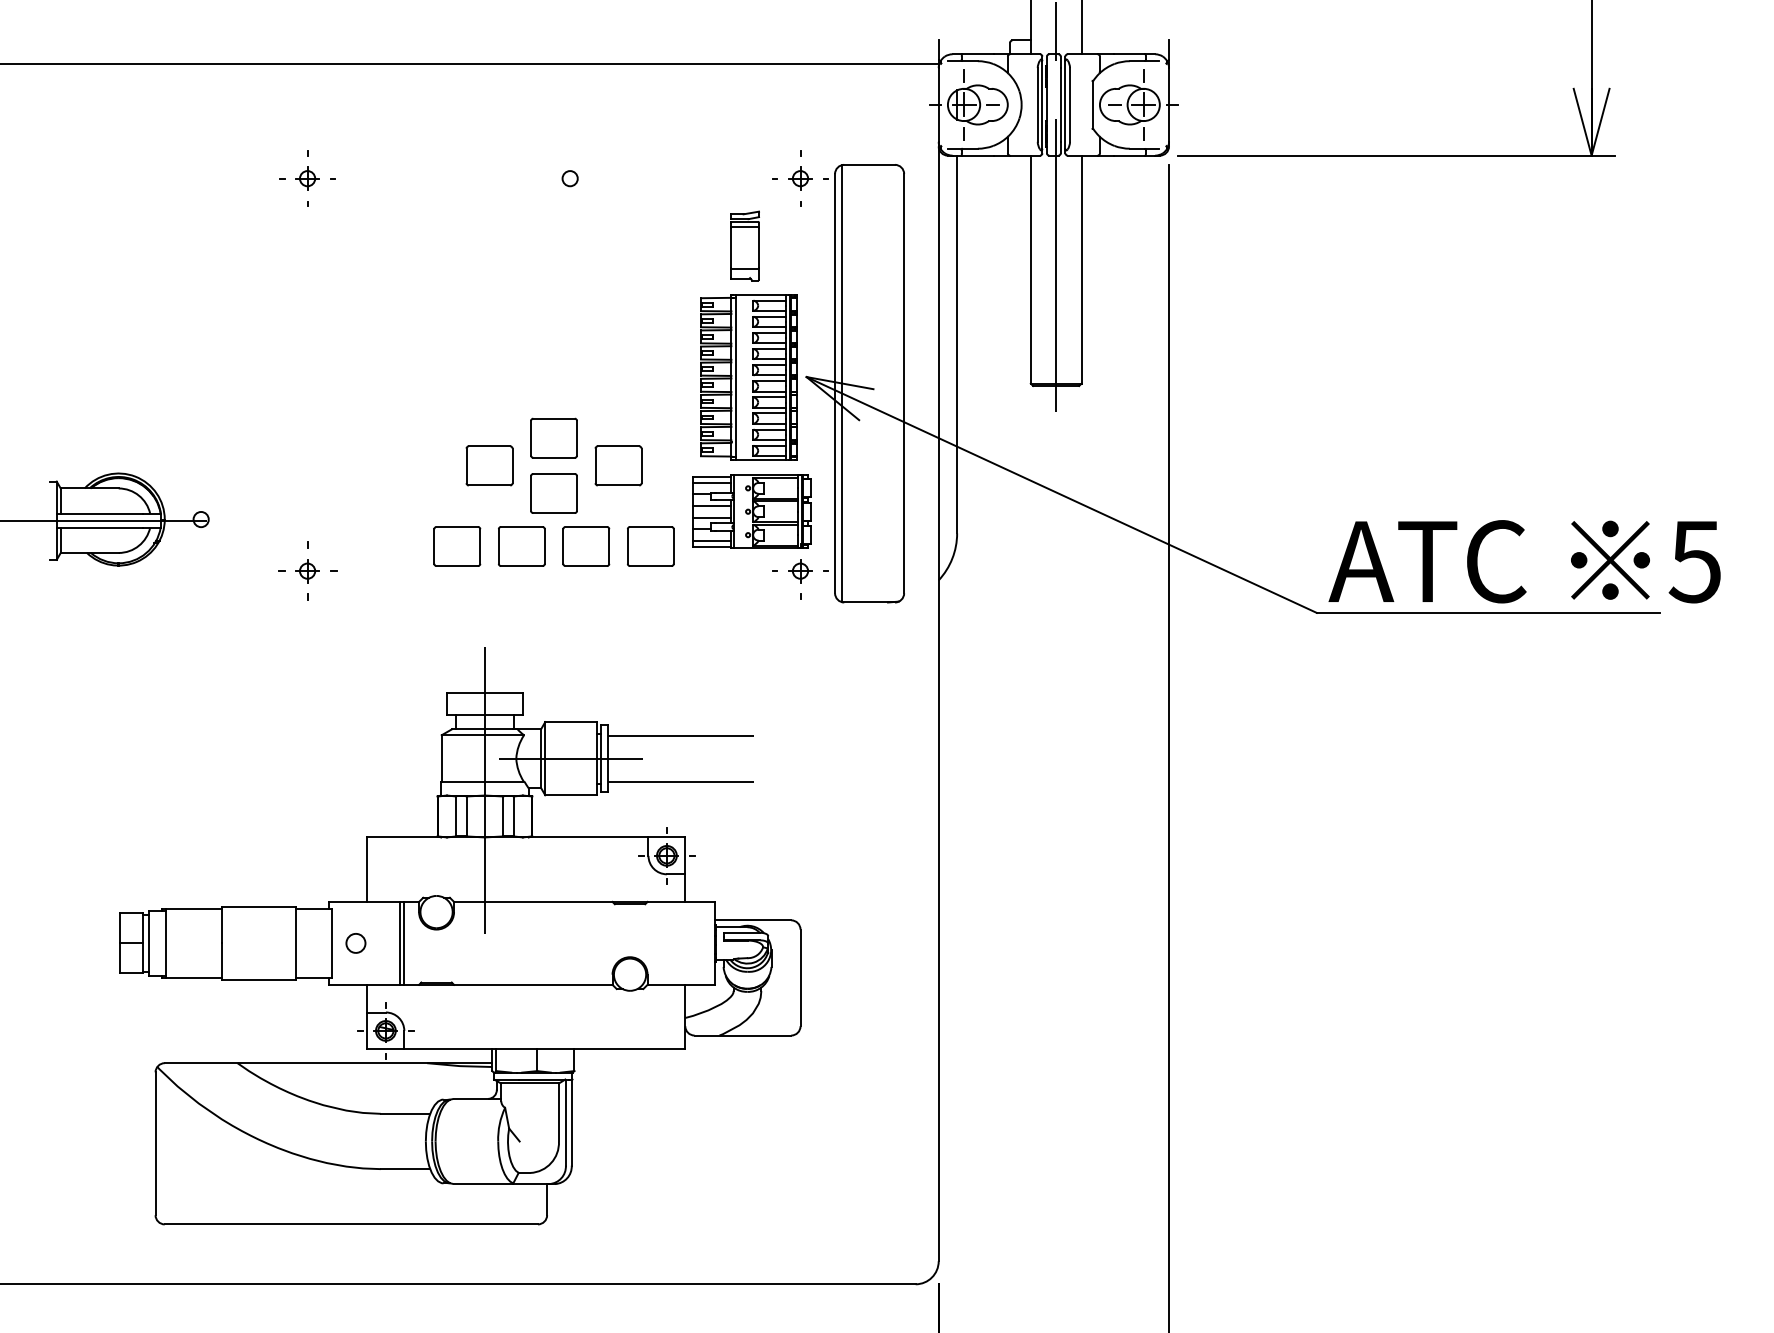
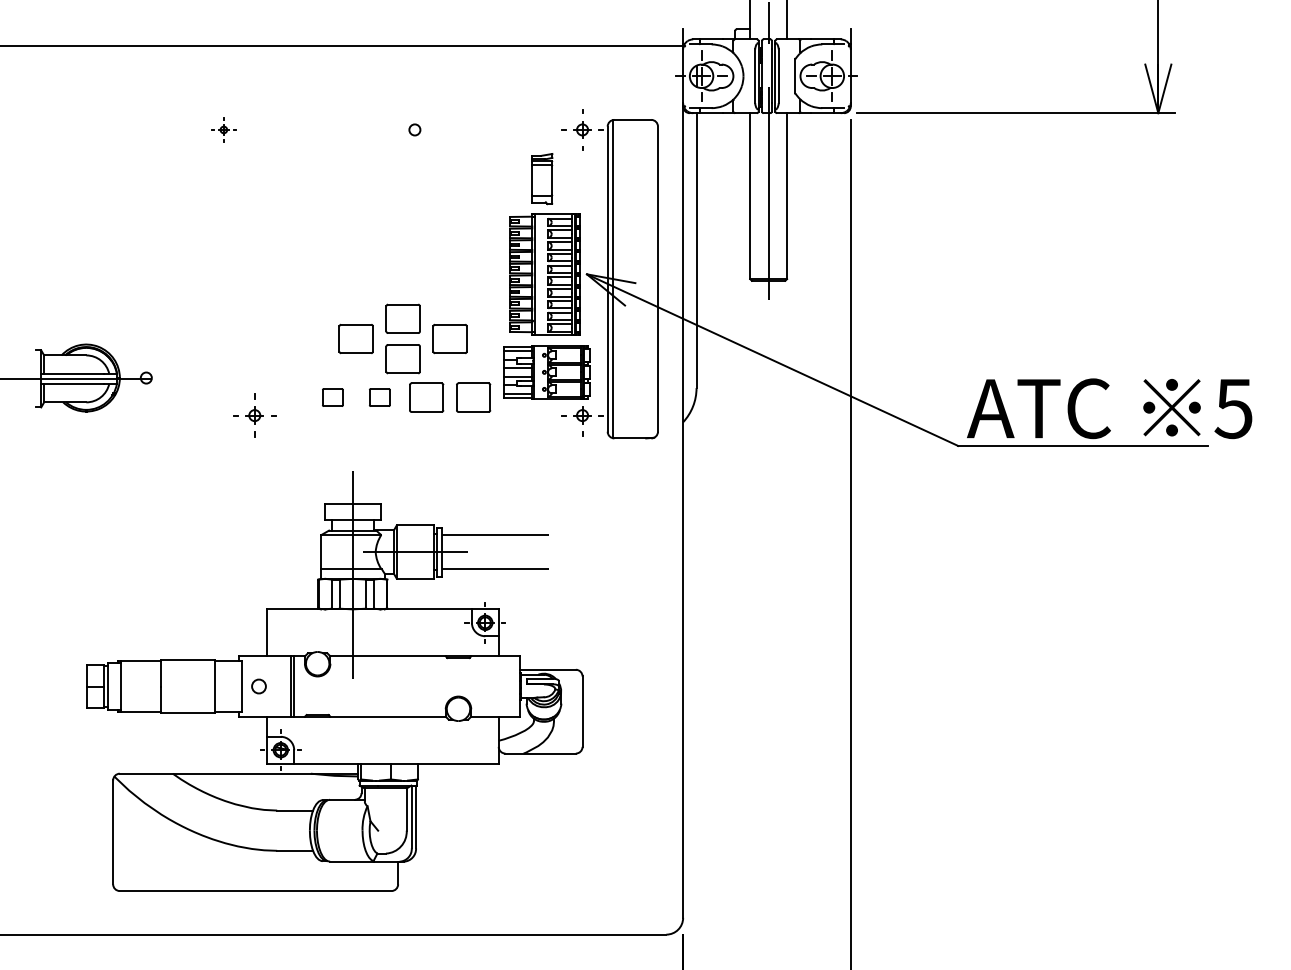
part: (307, 178) -> (223, 129), size x0.6
part: (456, 546) -> (332, 397), size x0.6
part: (521, 546) -> (379, 397), size x0.6
part: (307, 571) -> (254, 415), moved

